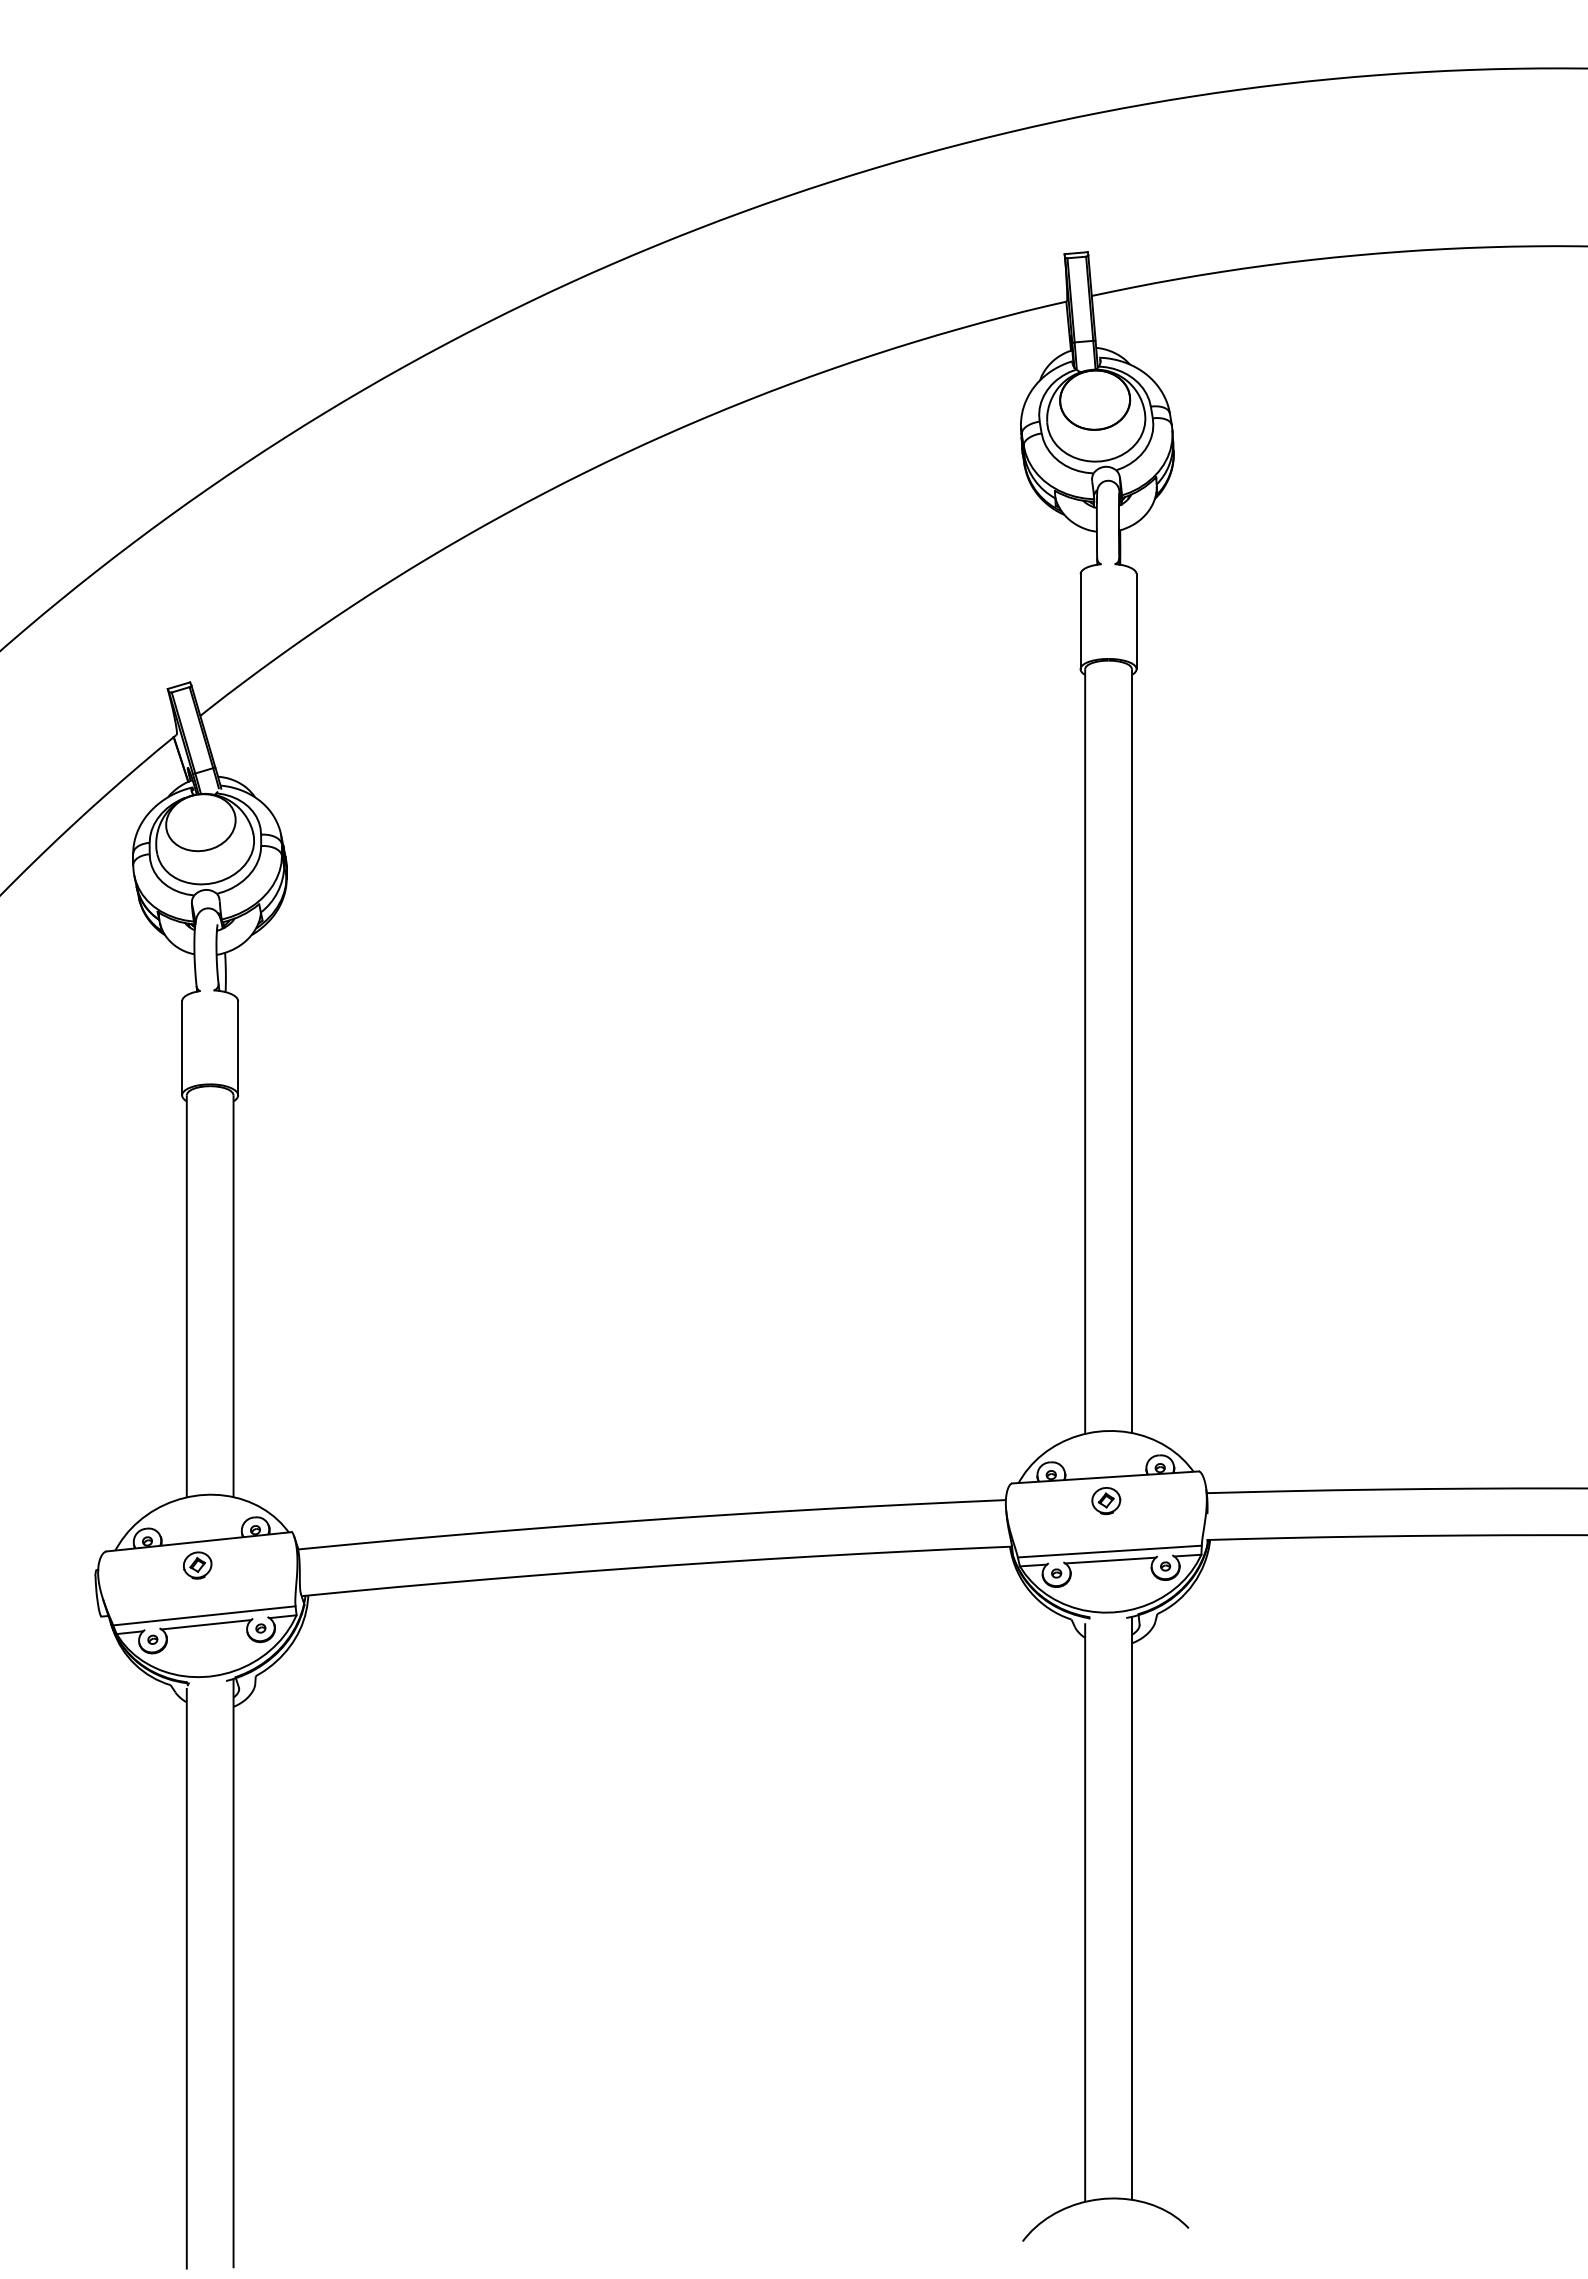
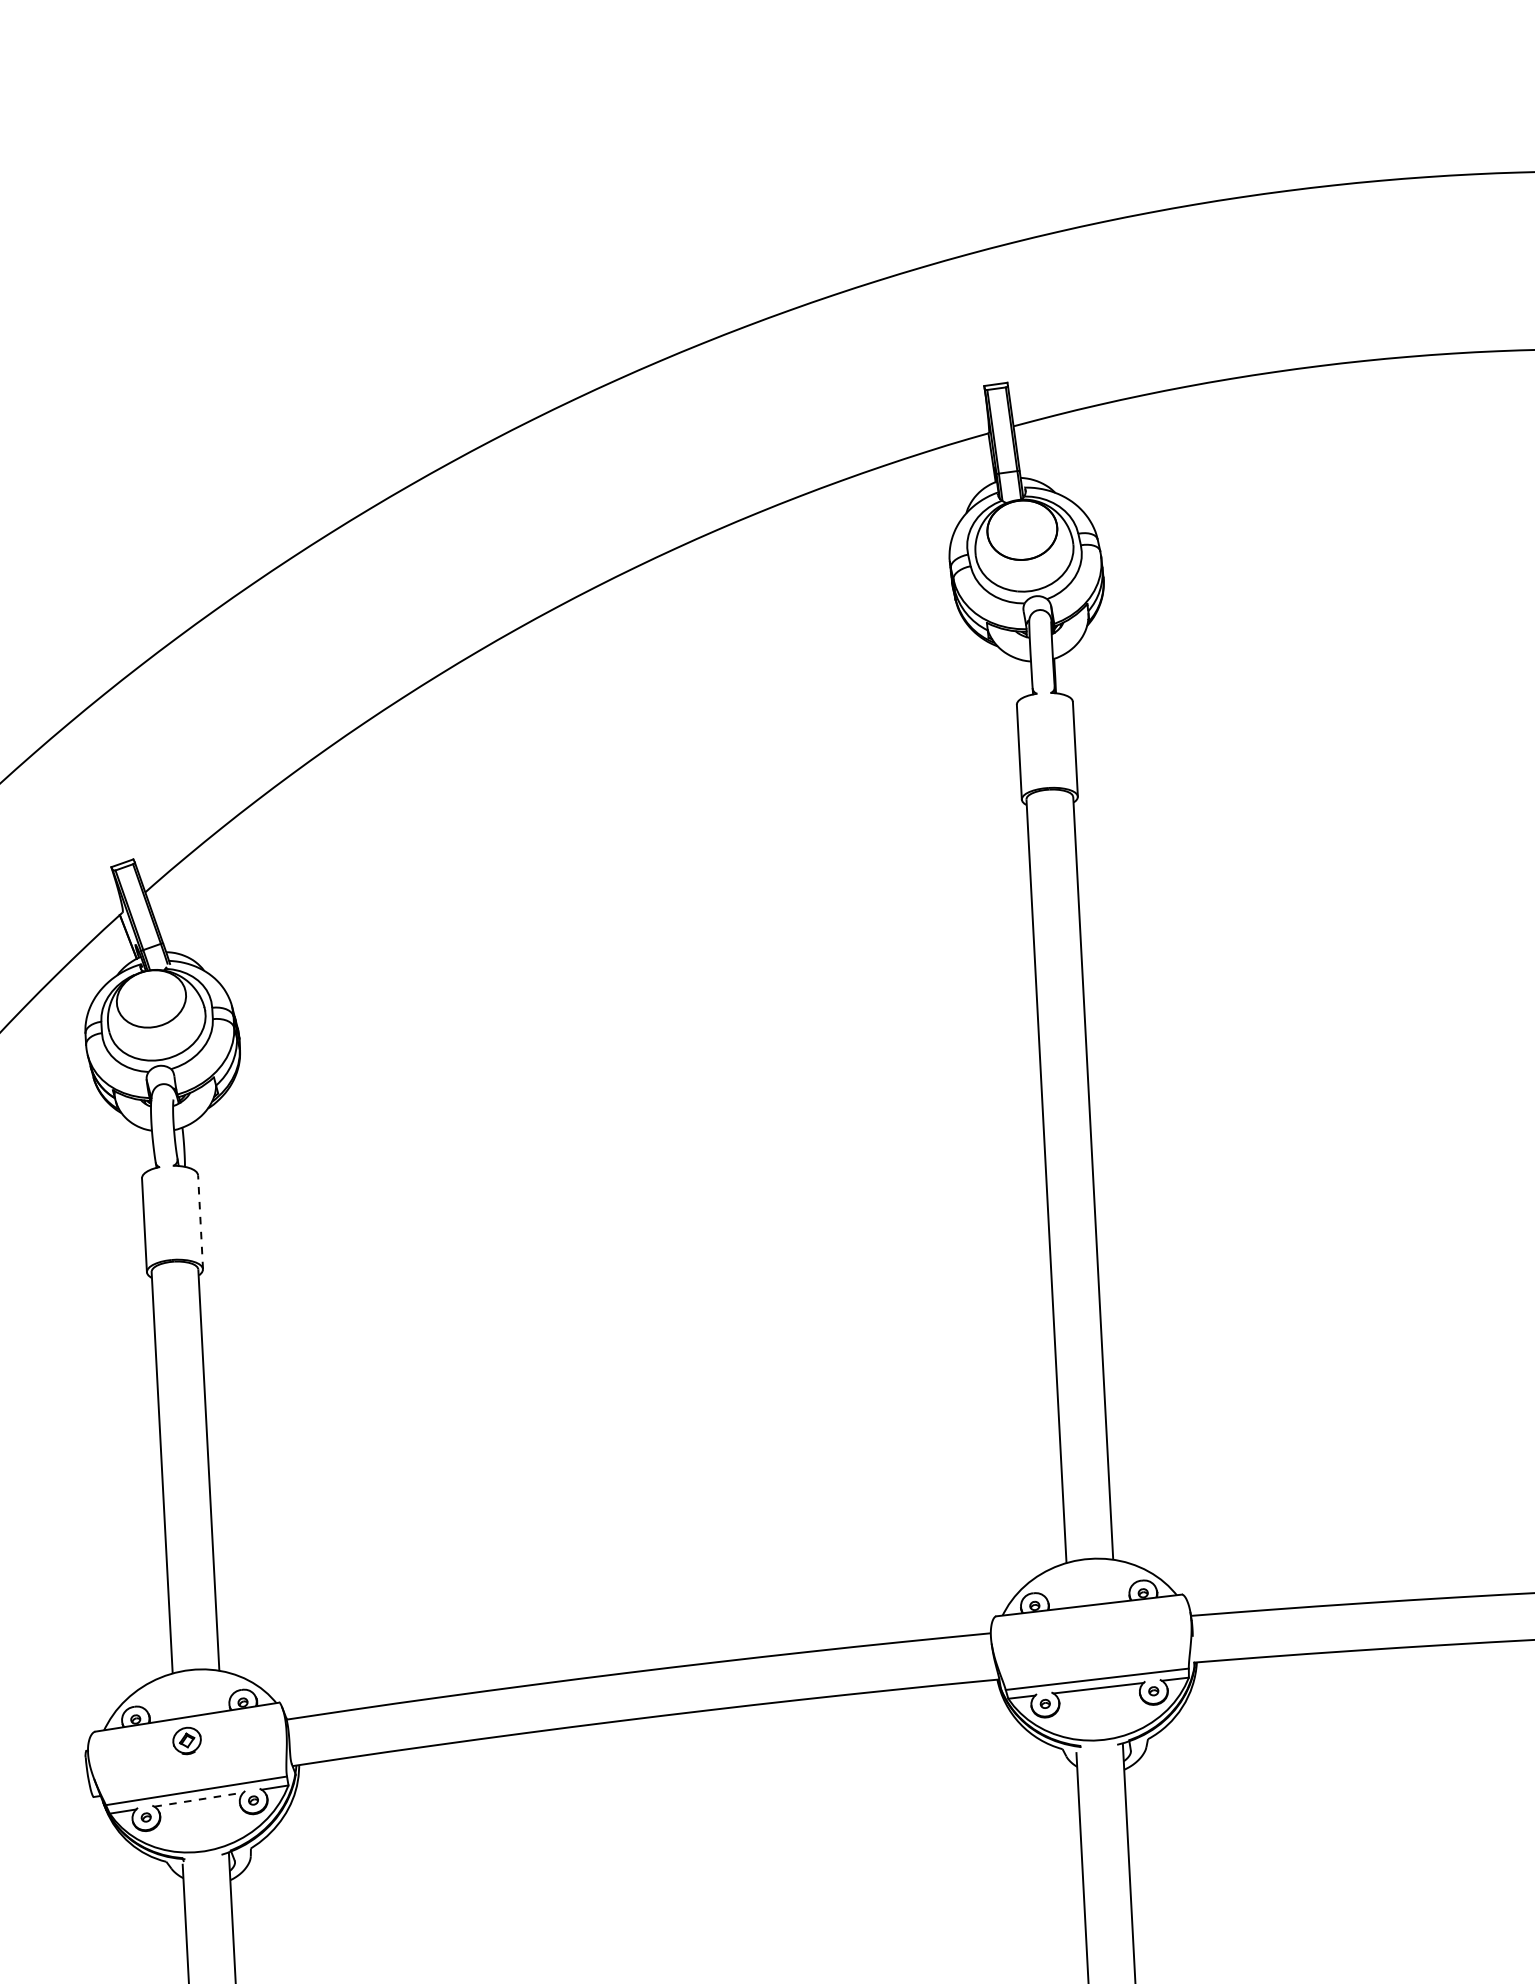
line: (238, 1047) -> (200, 1221), solid -> dashed
part: (1106, 1501) -> (1091, 1629), removed
line: (206, 1624) -> (199, 1799), solid -> dashed

